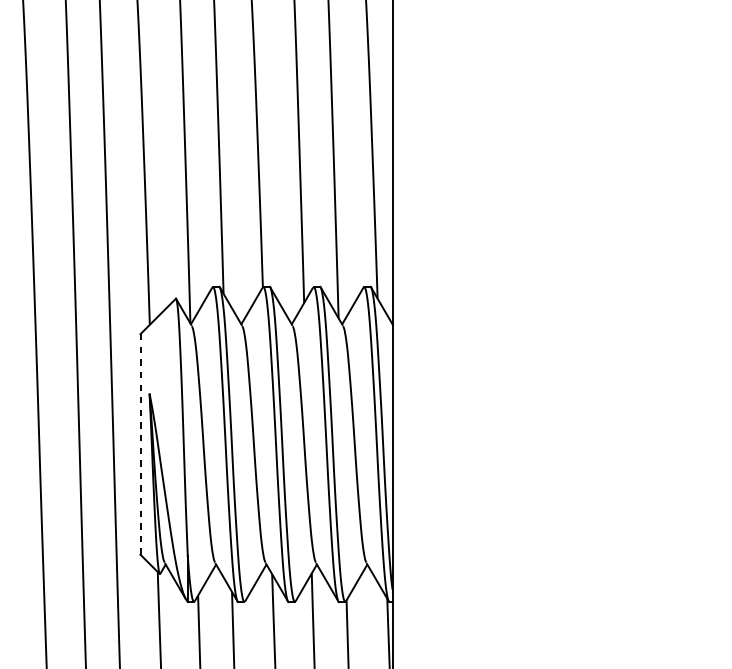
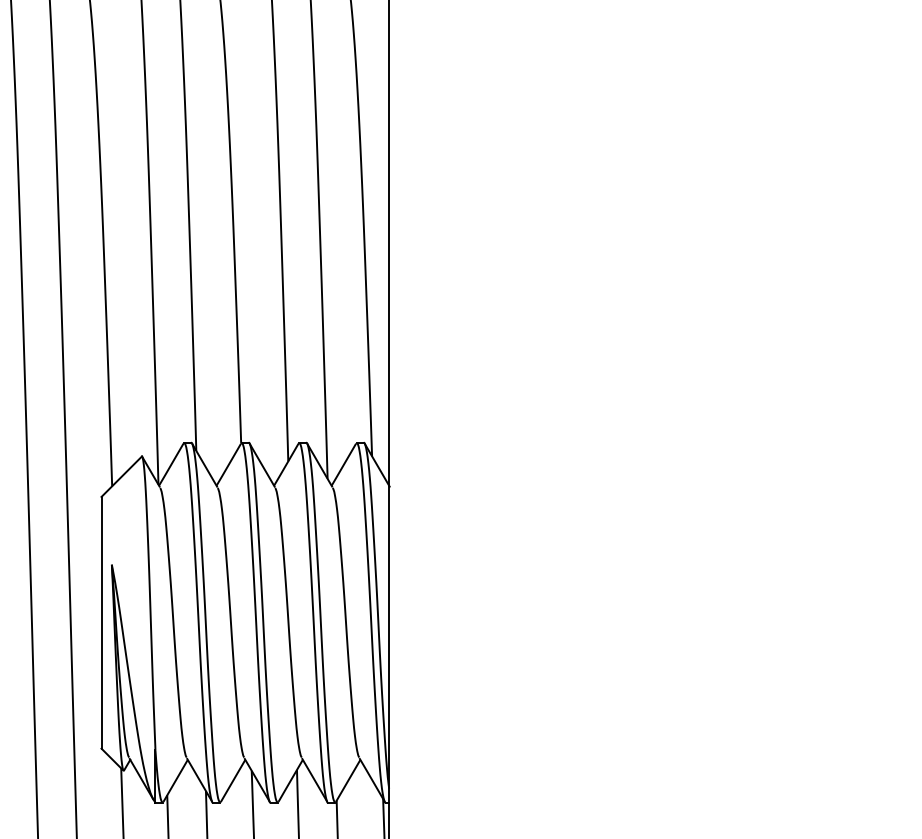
line: (140, 444) -> (101, 622), dashed -> solid

